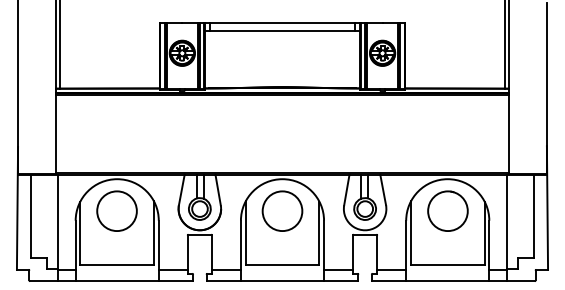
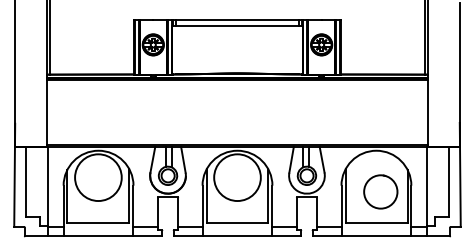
circle: (447, 210) -> (380, 191), moved
circle: (116, 211) -> (97, 177), size x1.4
circle: (282, 211) -> (237, 177), size x1.4

